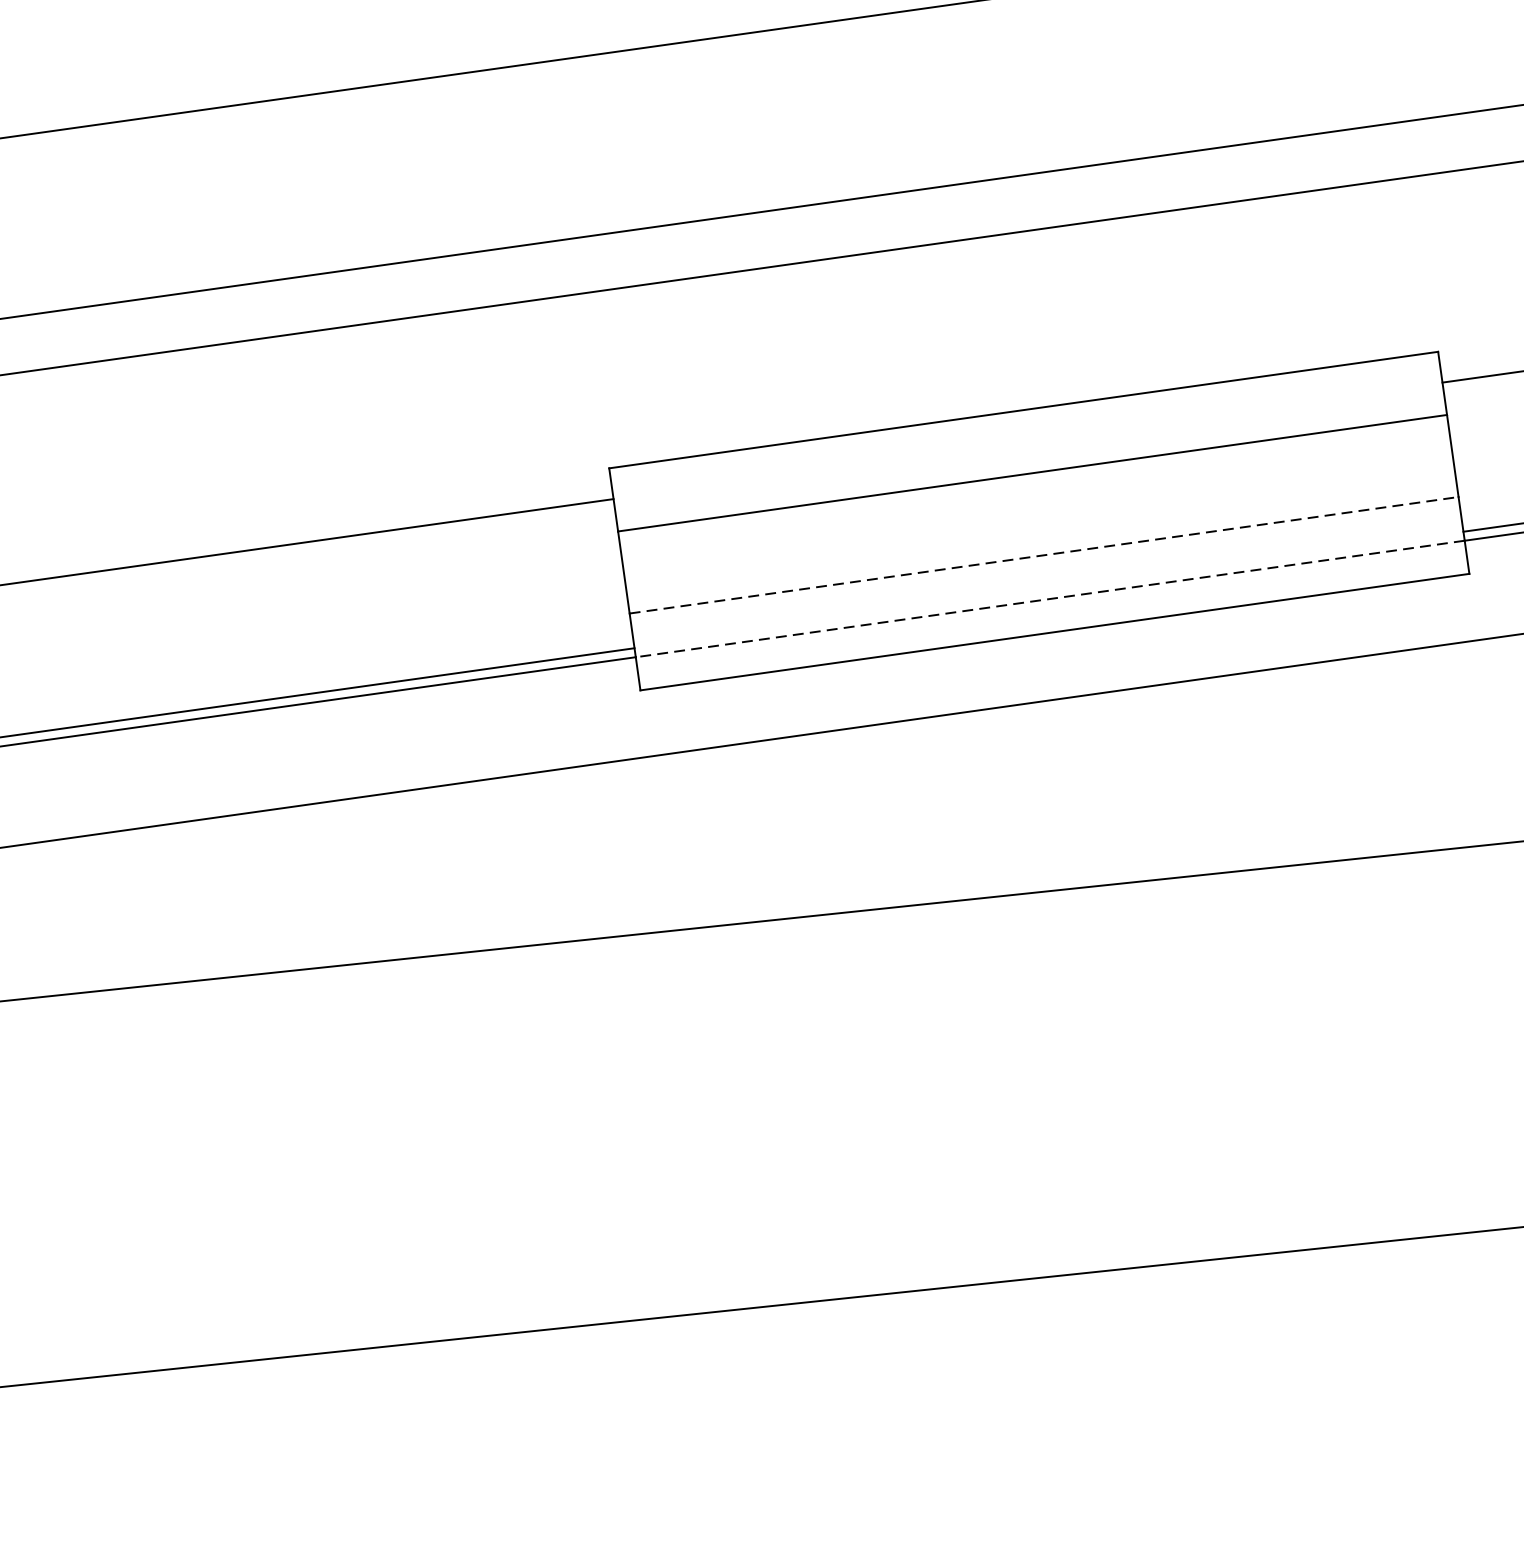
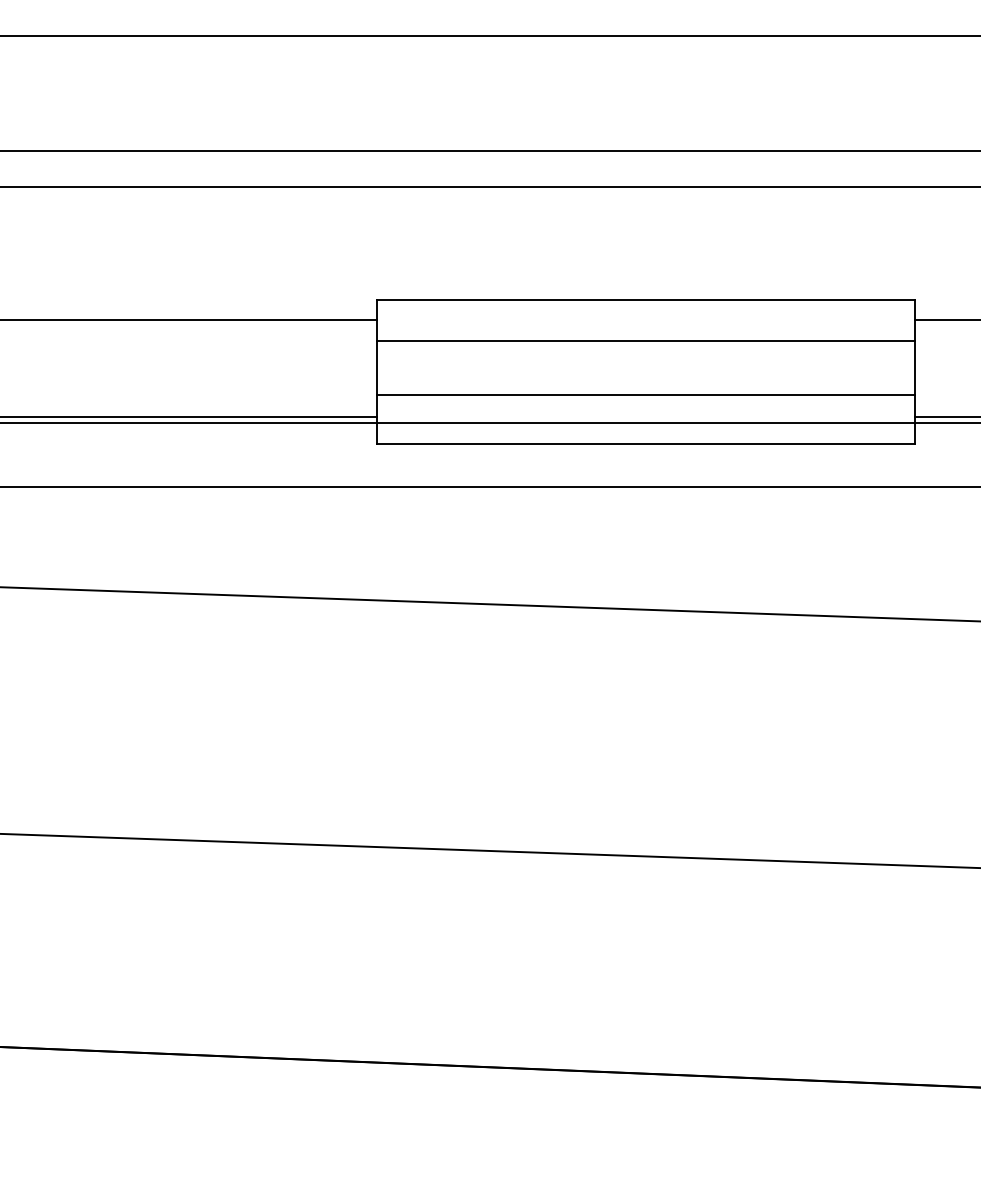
line: (1043, 555) -> (645, 394), dashed -> solid
line: (1049, 598) -> (645, 422), dashed -> solid

